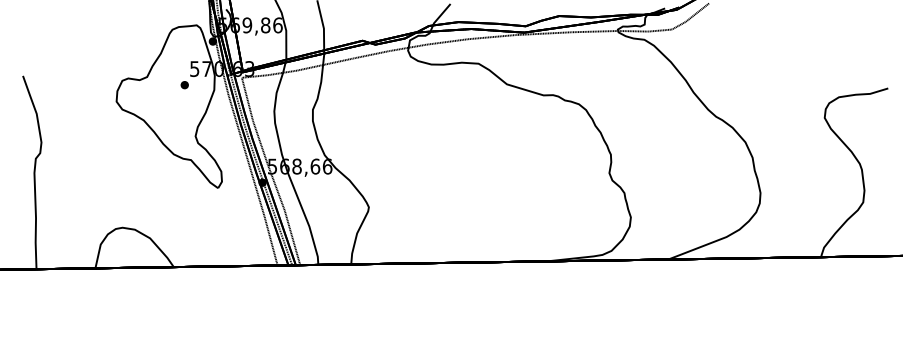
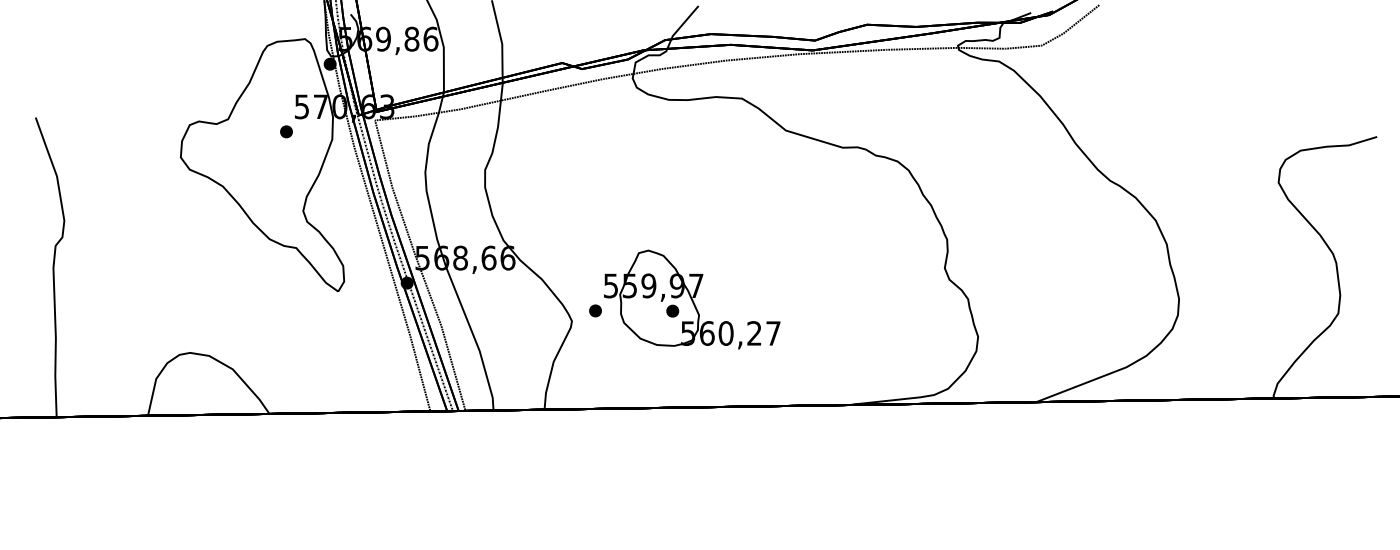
part: (441, 192) -> (684, 298), added

